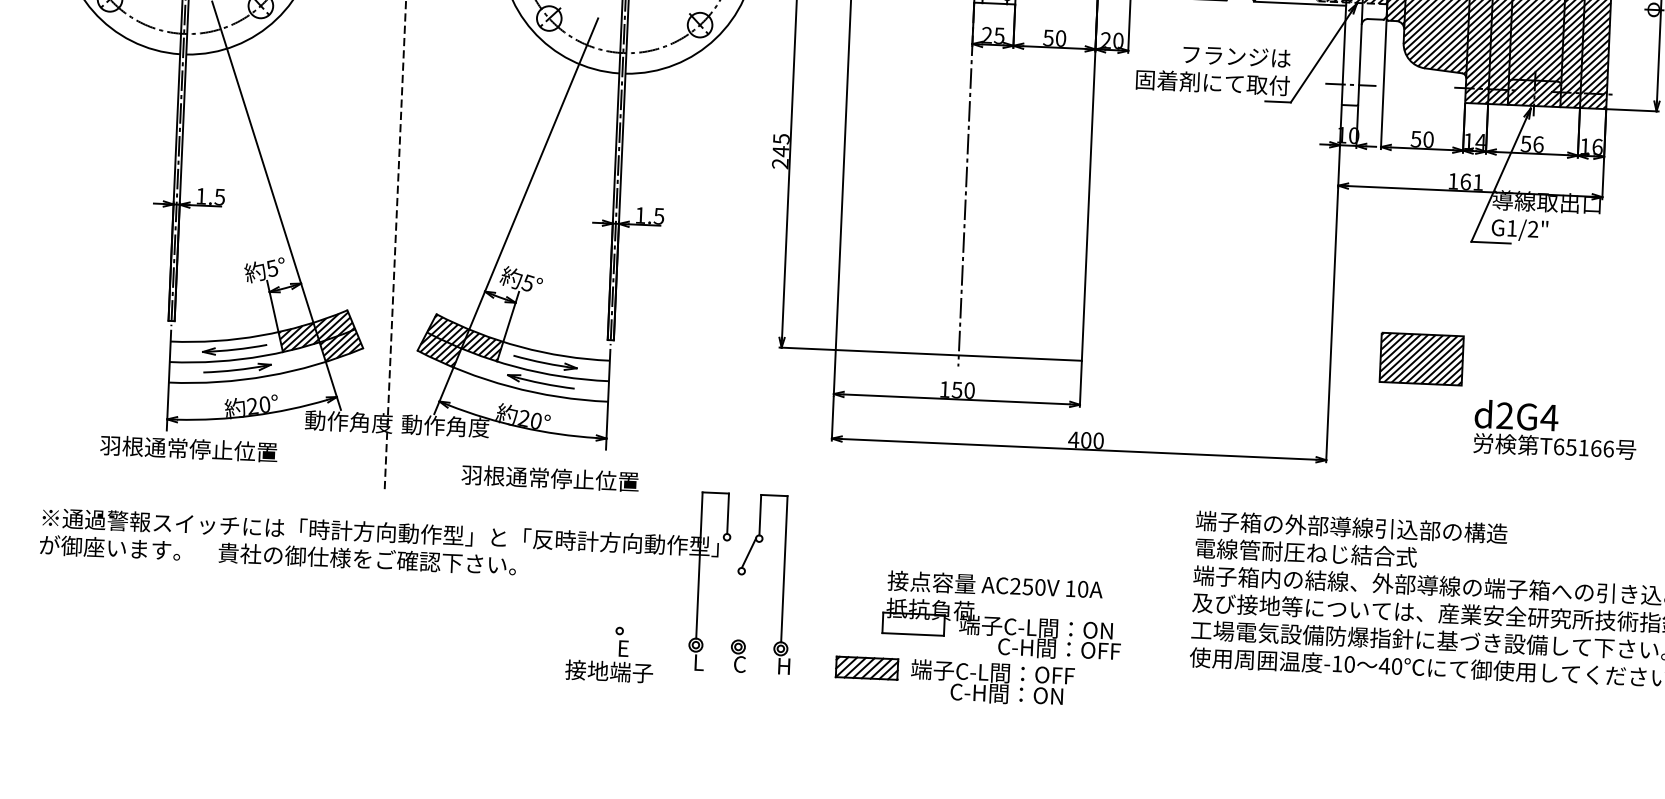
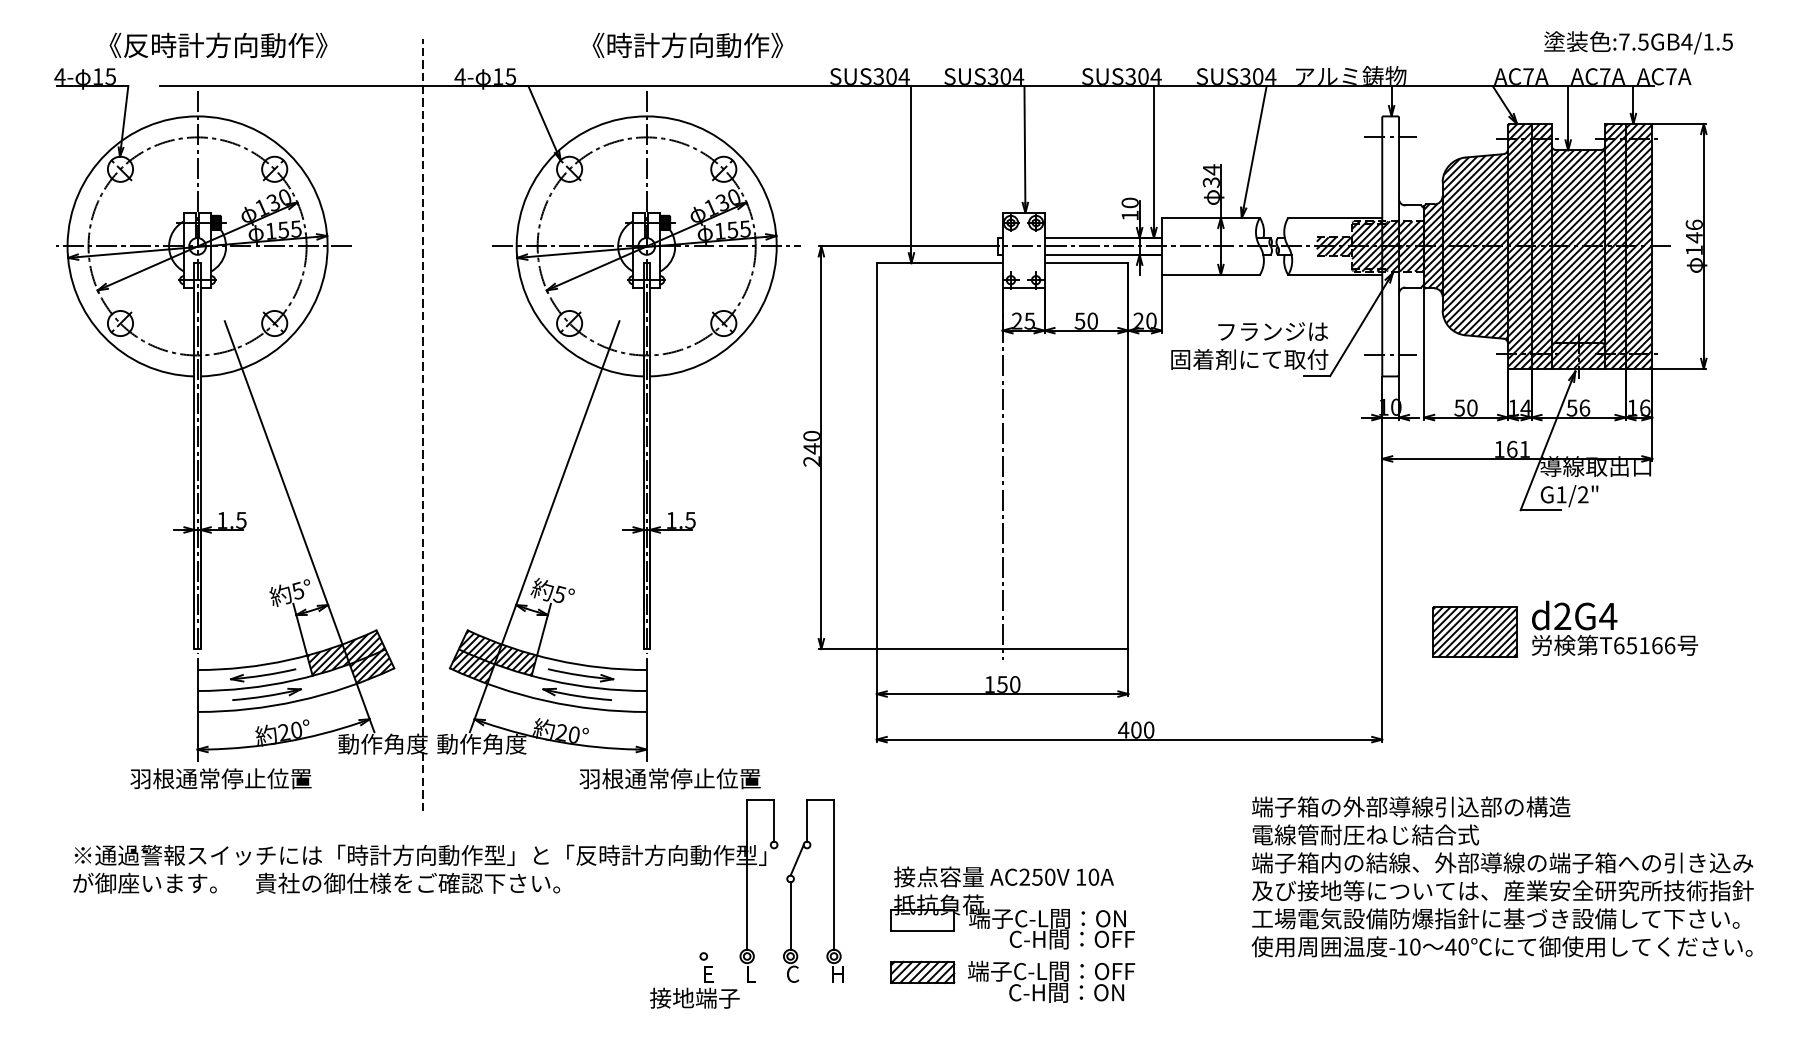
text: (781, 139) -> (811, 436), 245 -> 240
text: (1556, 428) -> (1615, 627), moved
text: (549, 478) -> (669, 778), moved
line: (740, 606) -> (790, 915), added
part: (1002, 615) -> (1012, 907), moved
part: (614, 662) -> (699, 988), moved

